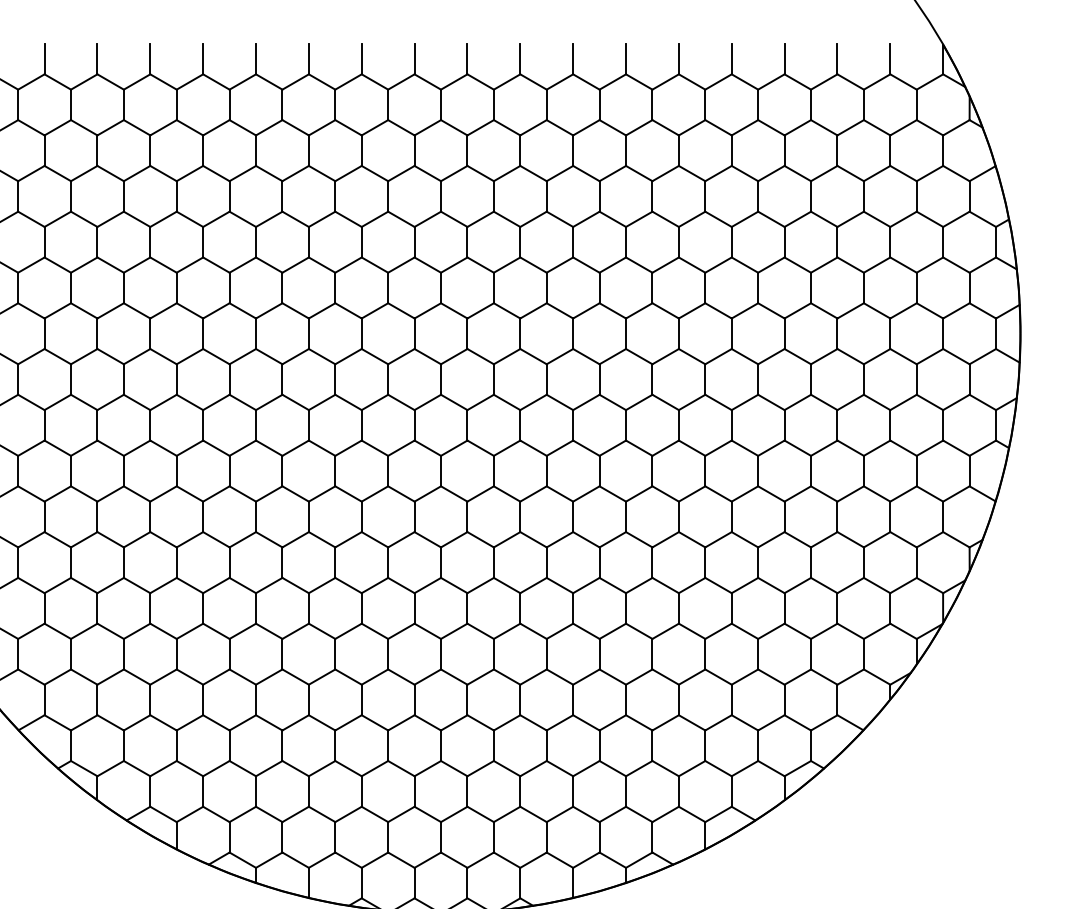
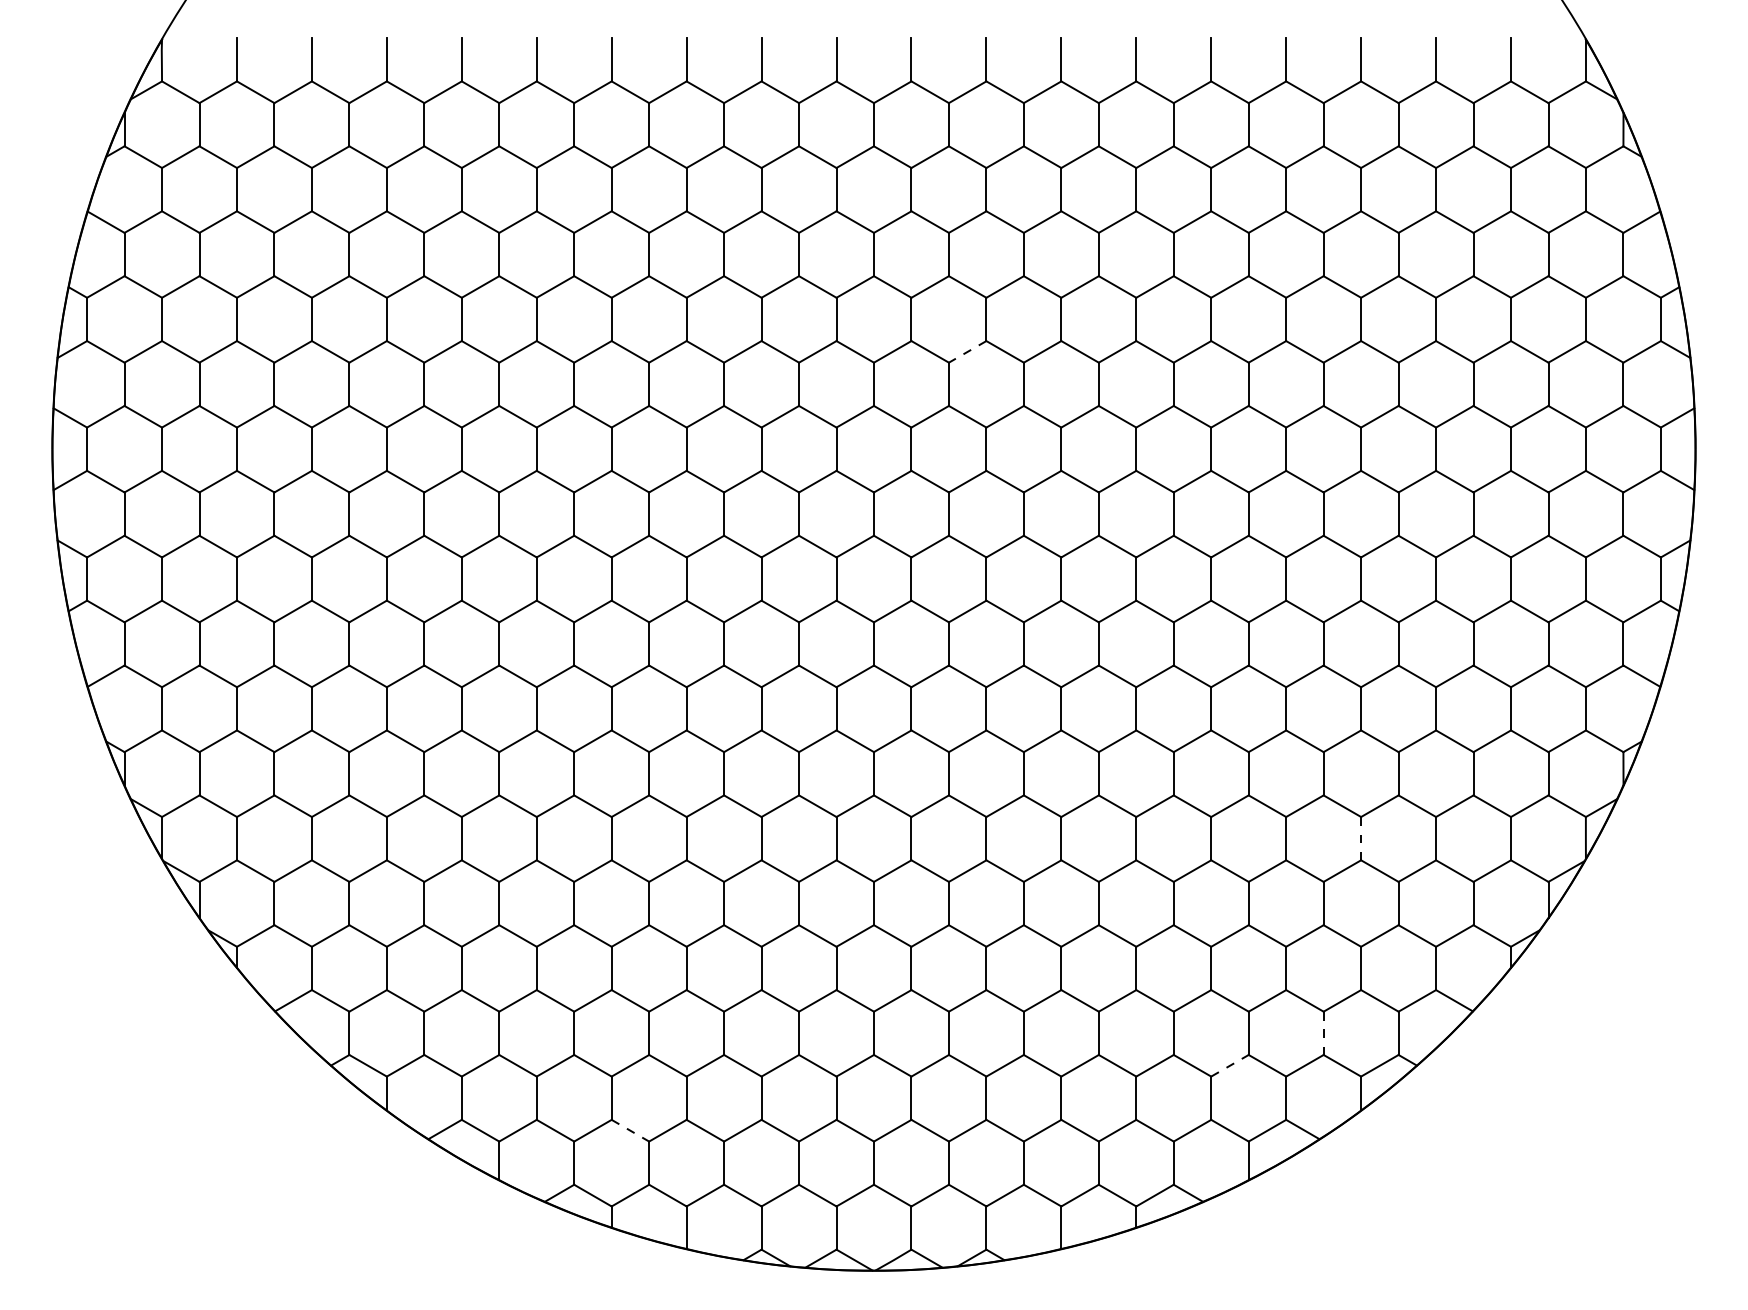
line: (506, 264) -> (967, 351), solid -> dashed
line: (784, 608) -> (1361, 838), solid -> dashed
line: (758, 745) -> (1323, 1033), solid -> dashed
line: (691, 768) -> (1229, 1065), solid -> dashed
line: (269, 814) -> (630, 1130), solid -> dashed

